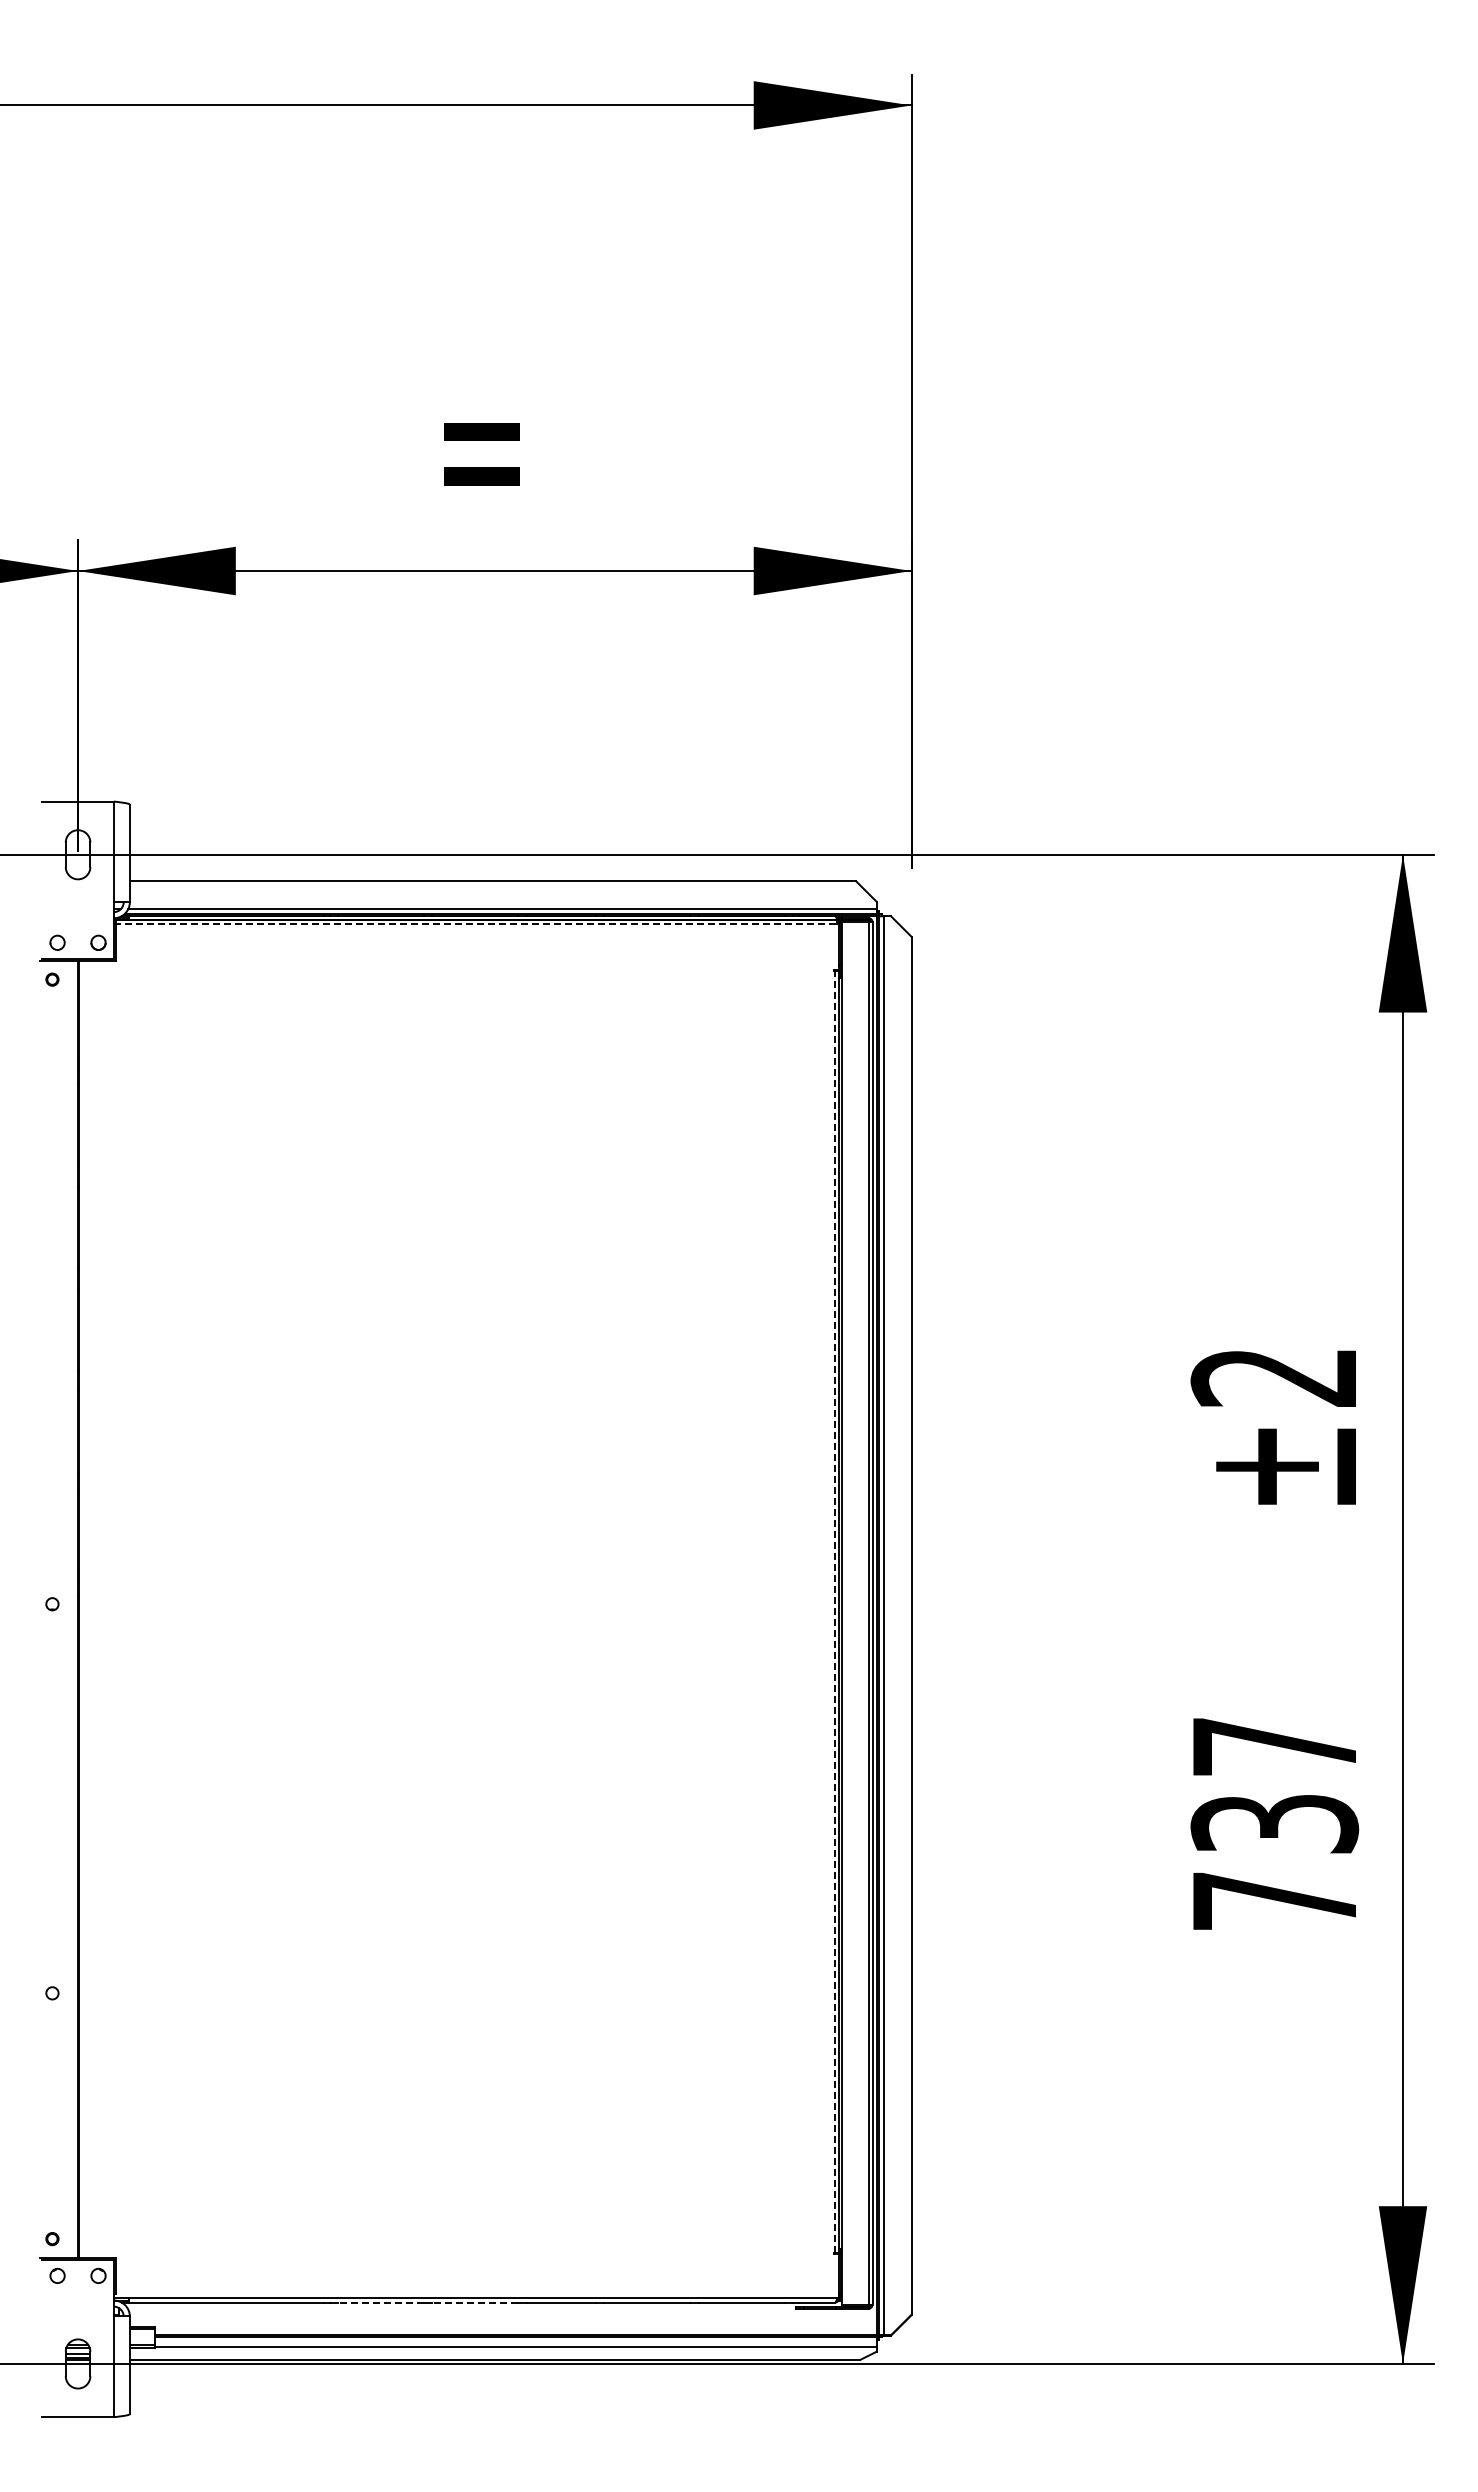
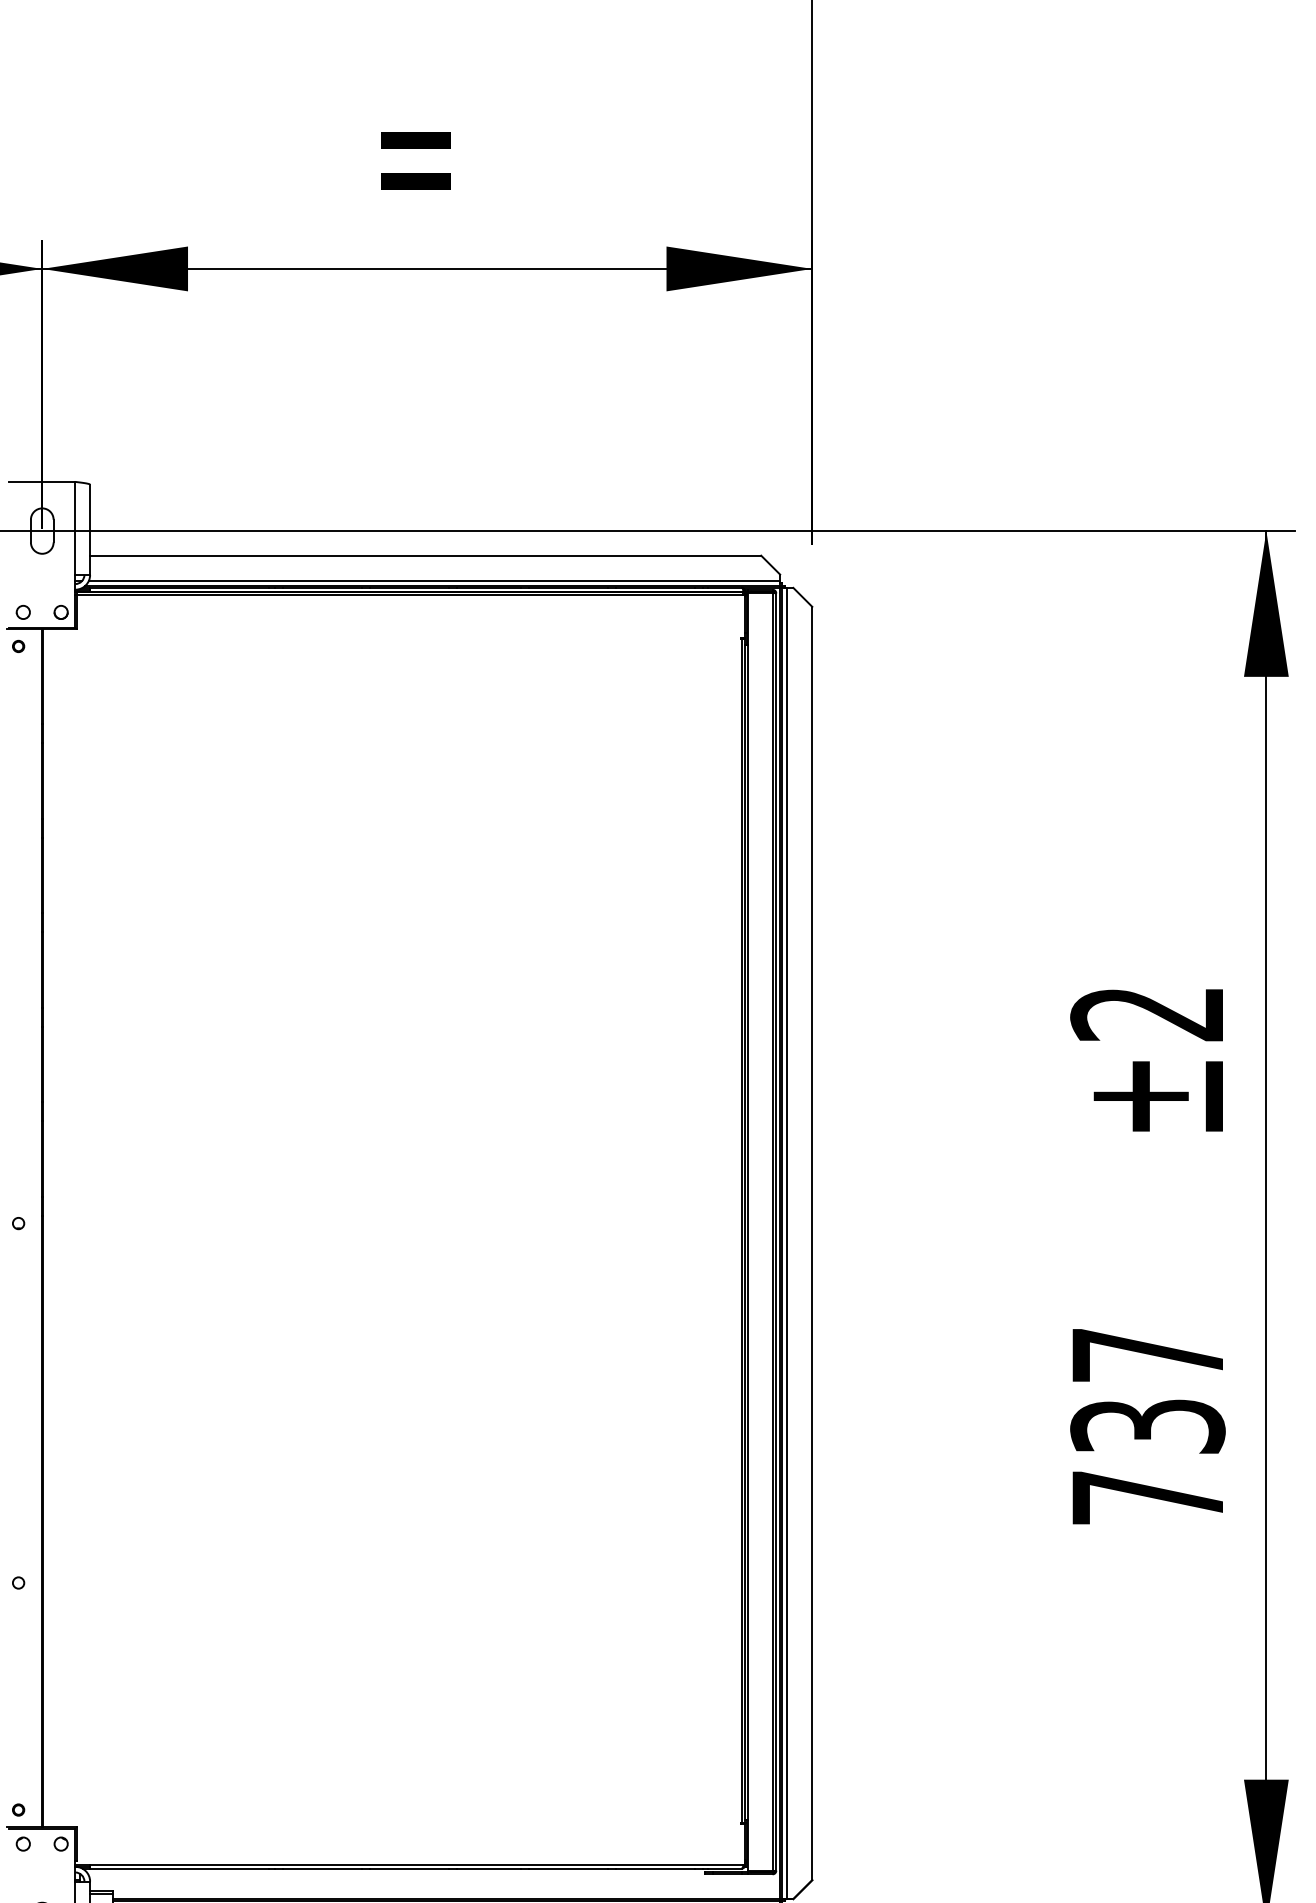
line: (475, 924) -> (409, 595), dashed -> solid
line: (834, 1612) -> (741, 1231), dashed -> solid
line: (380, 2302) -> (321, 1868), dashed -> solid
line: (474, 2302) -> (408, 1868), dashed -> solid

